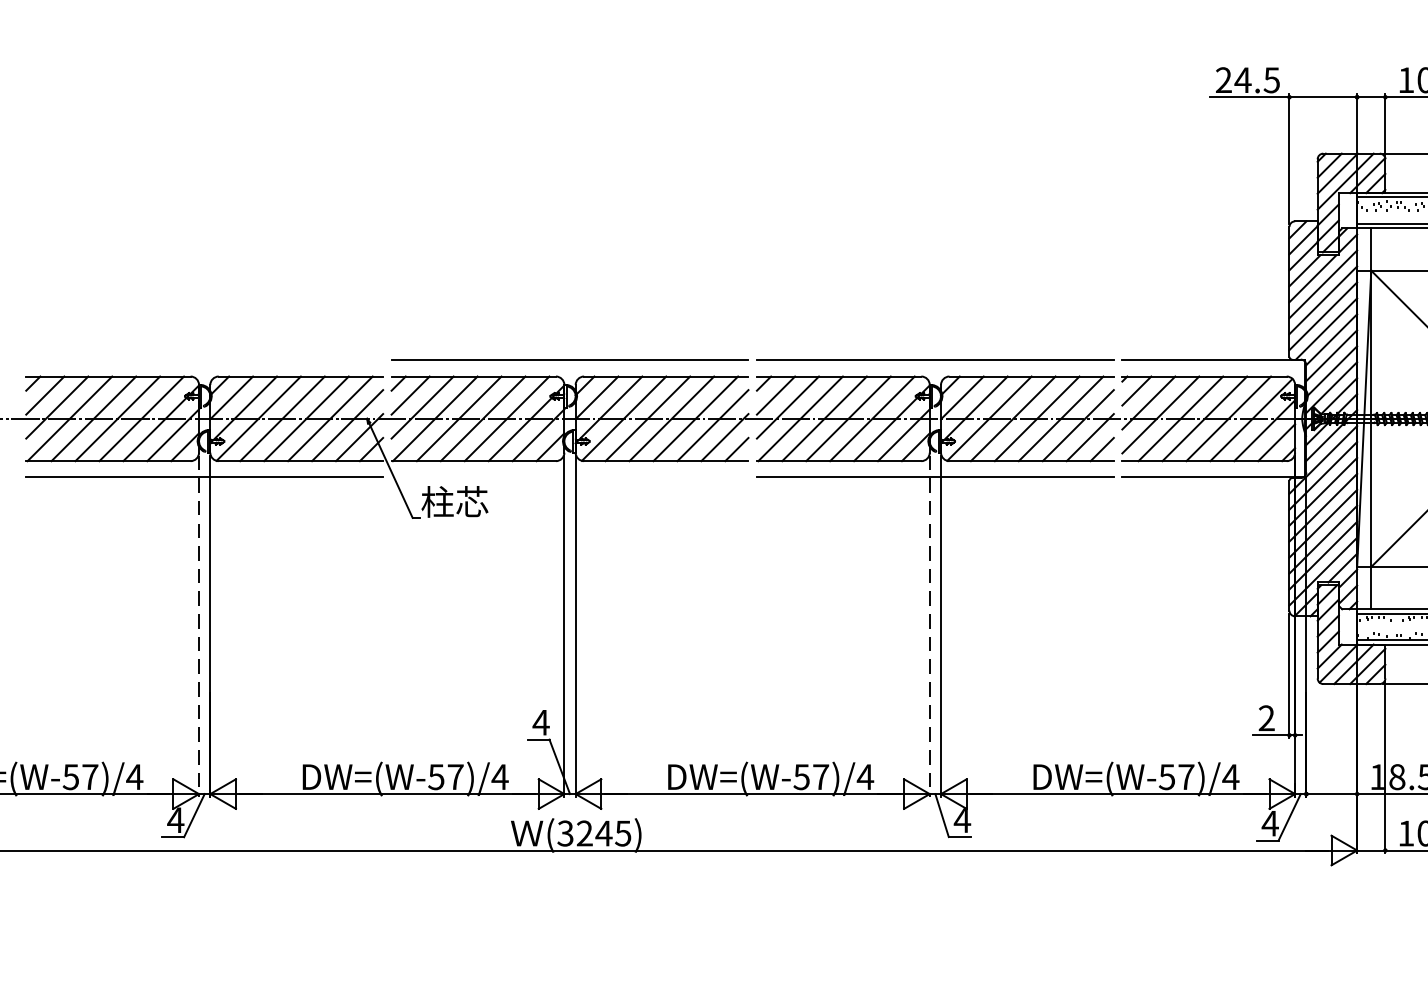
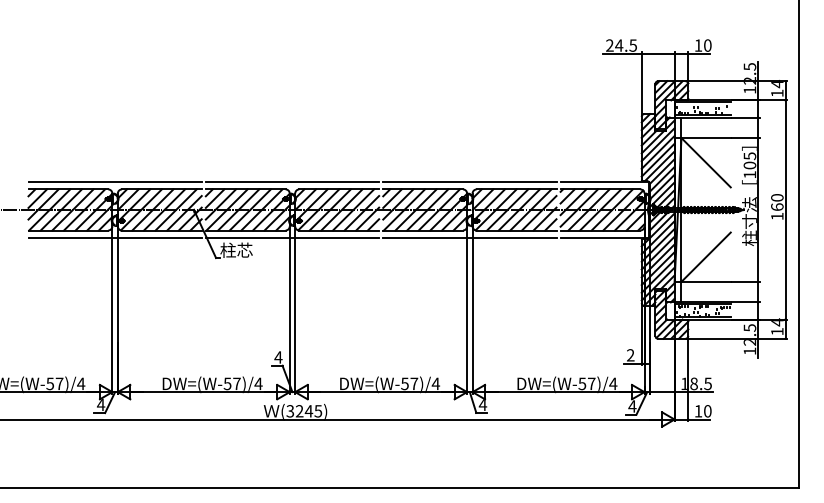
line: (203, 360) -> (114, 181), added
line: (570, 477) -> (292, 238), added
line: (199, 625) -> (112, 310), dashed -> solid
line: (930, 625) -> (467, 310), dashed -> solid

